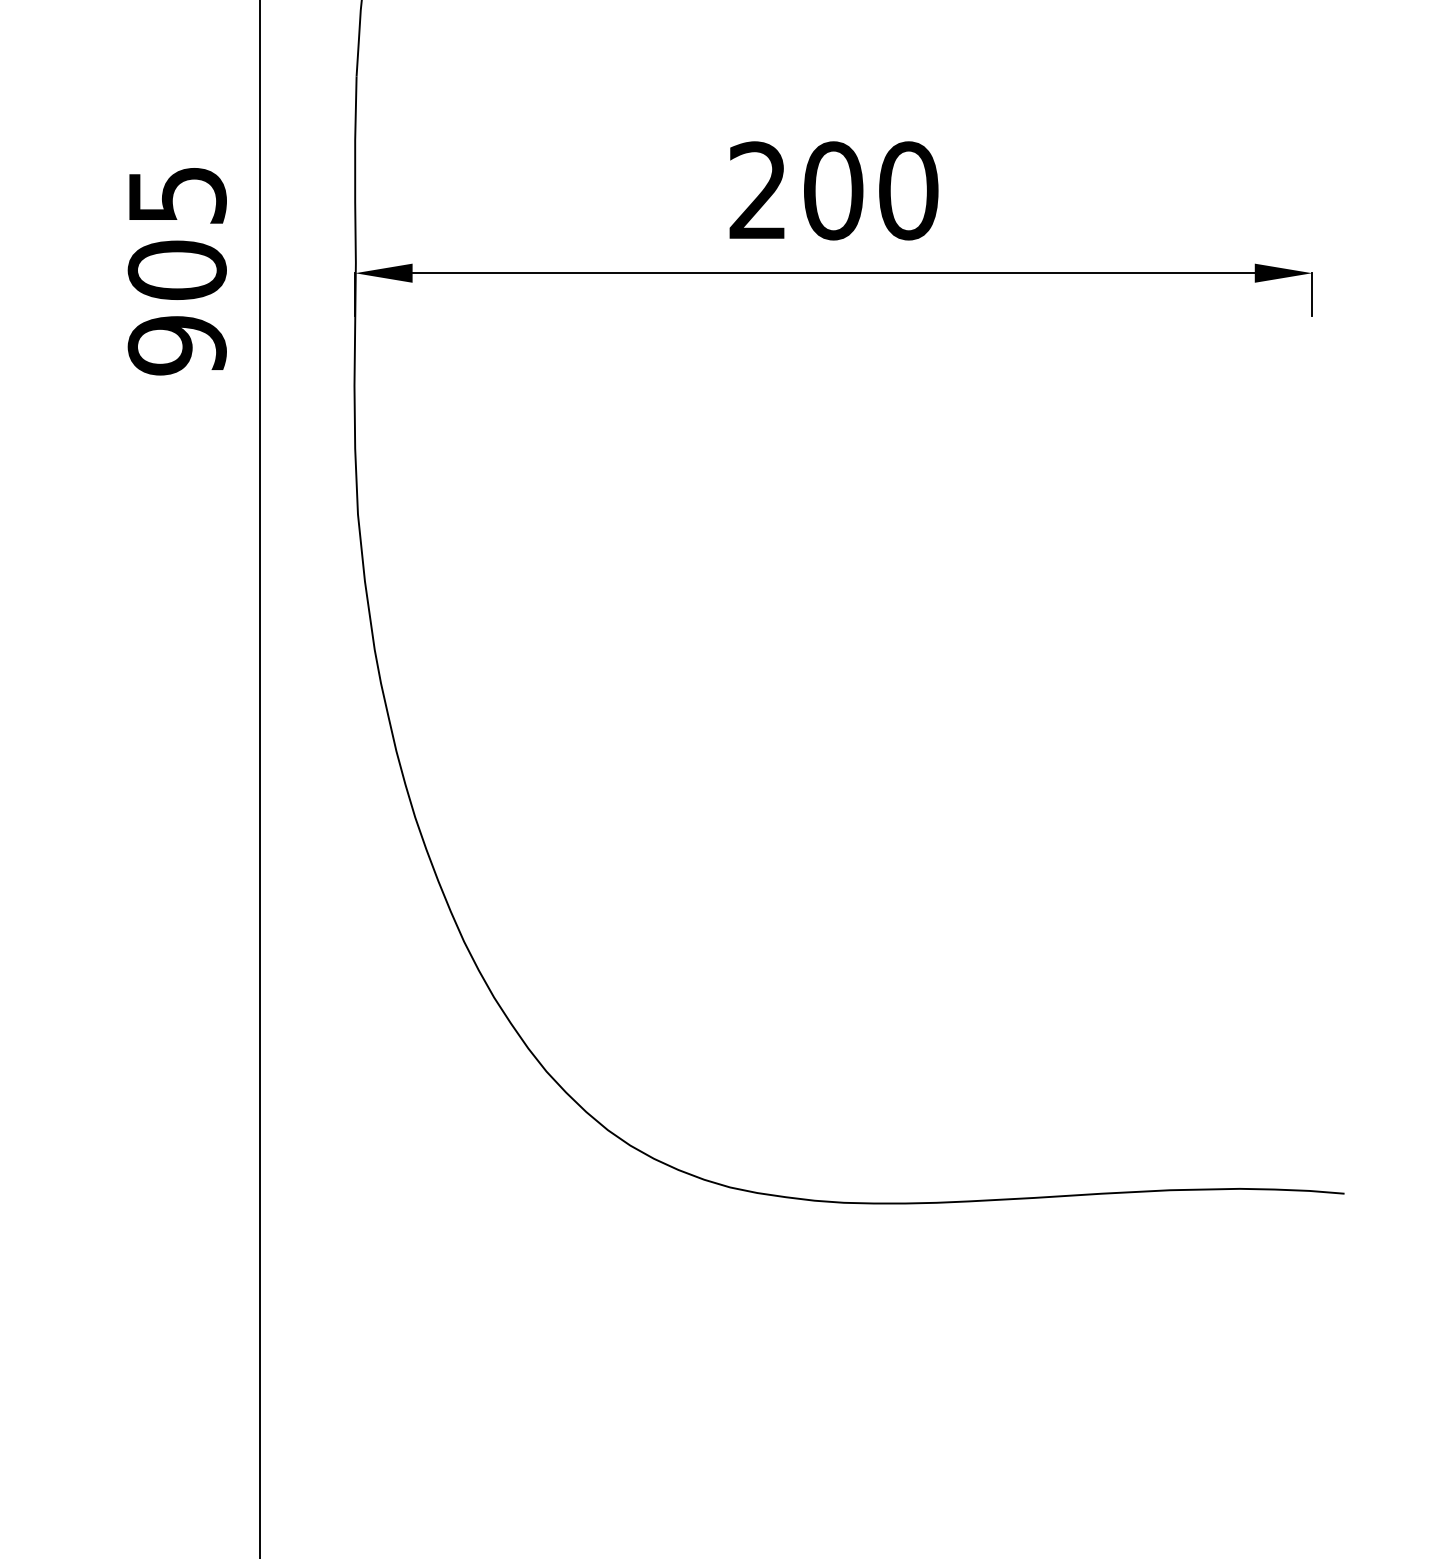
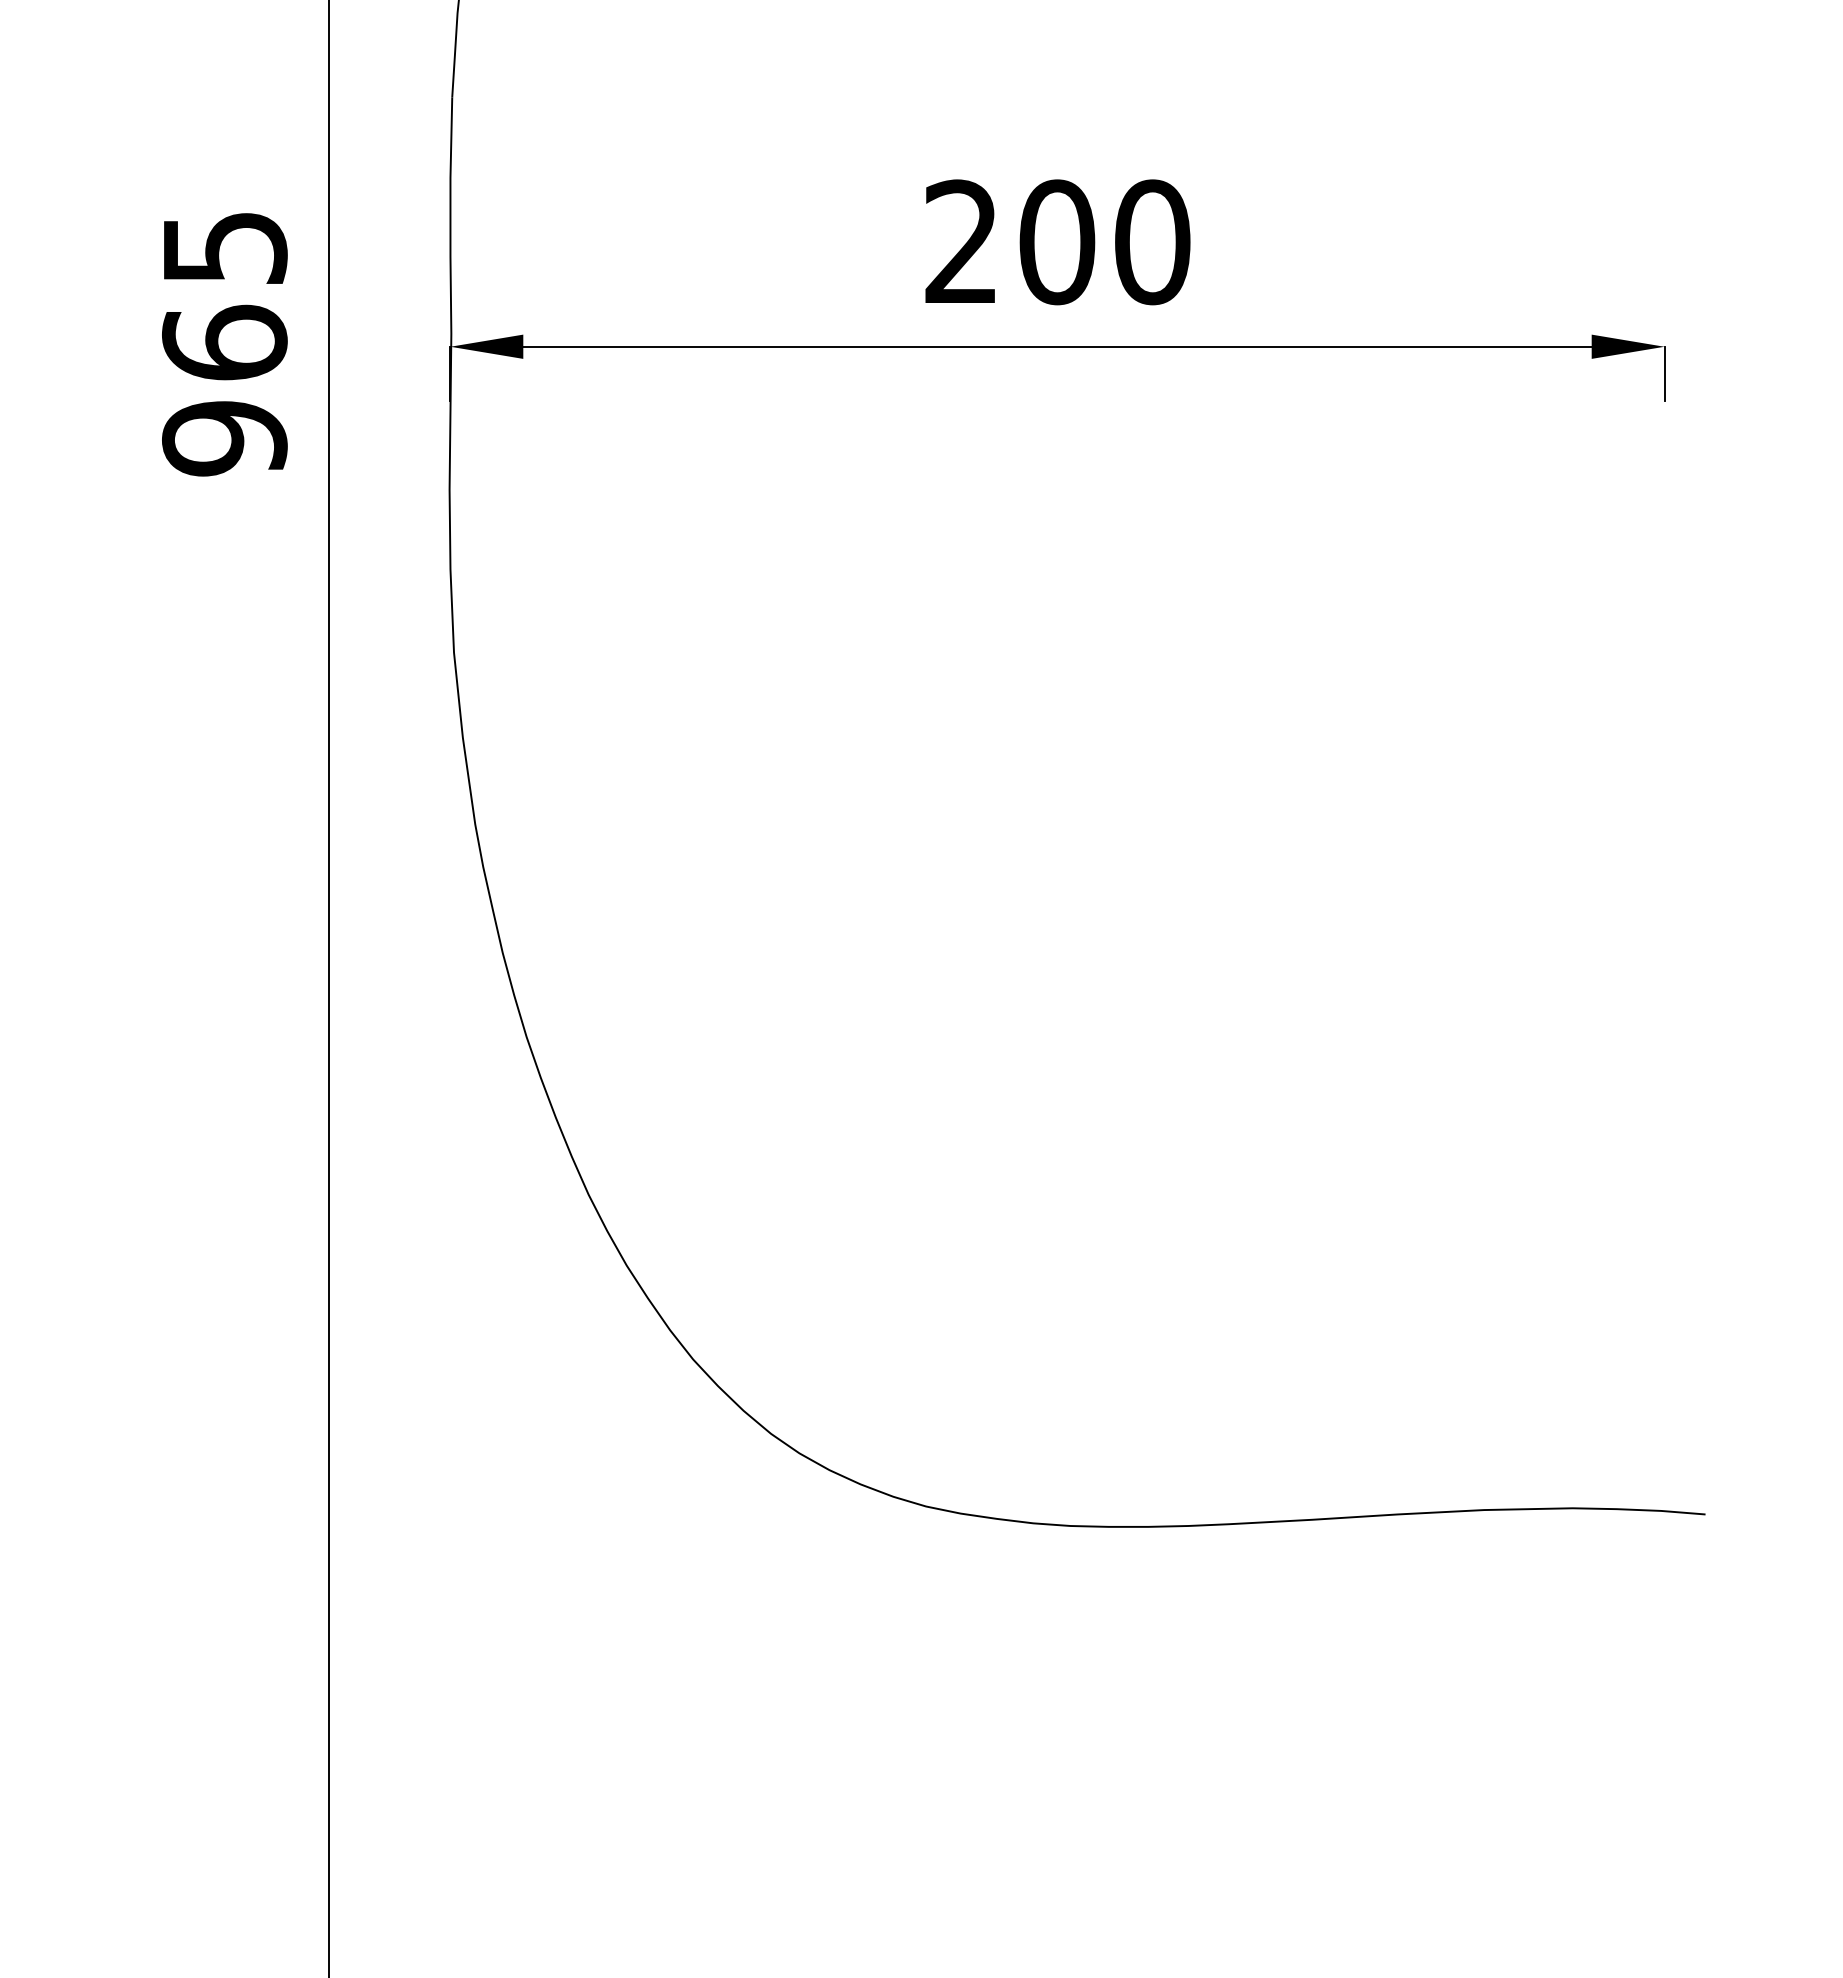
text: (177, 269) -> (224, 342), 905 -> 965

